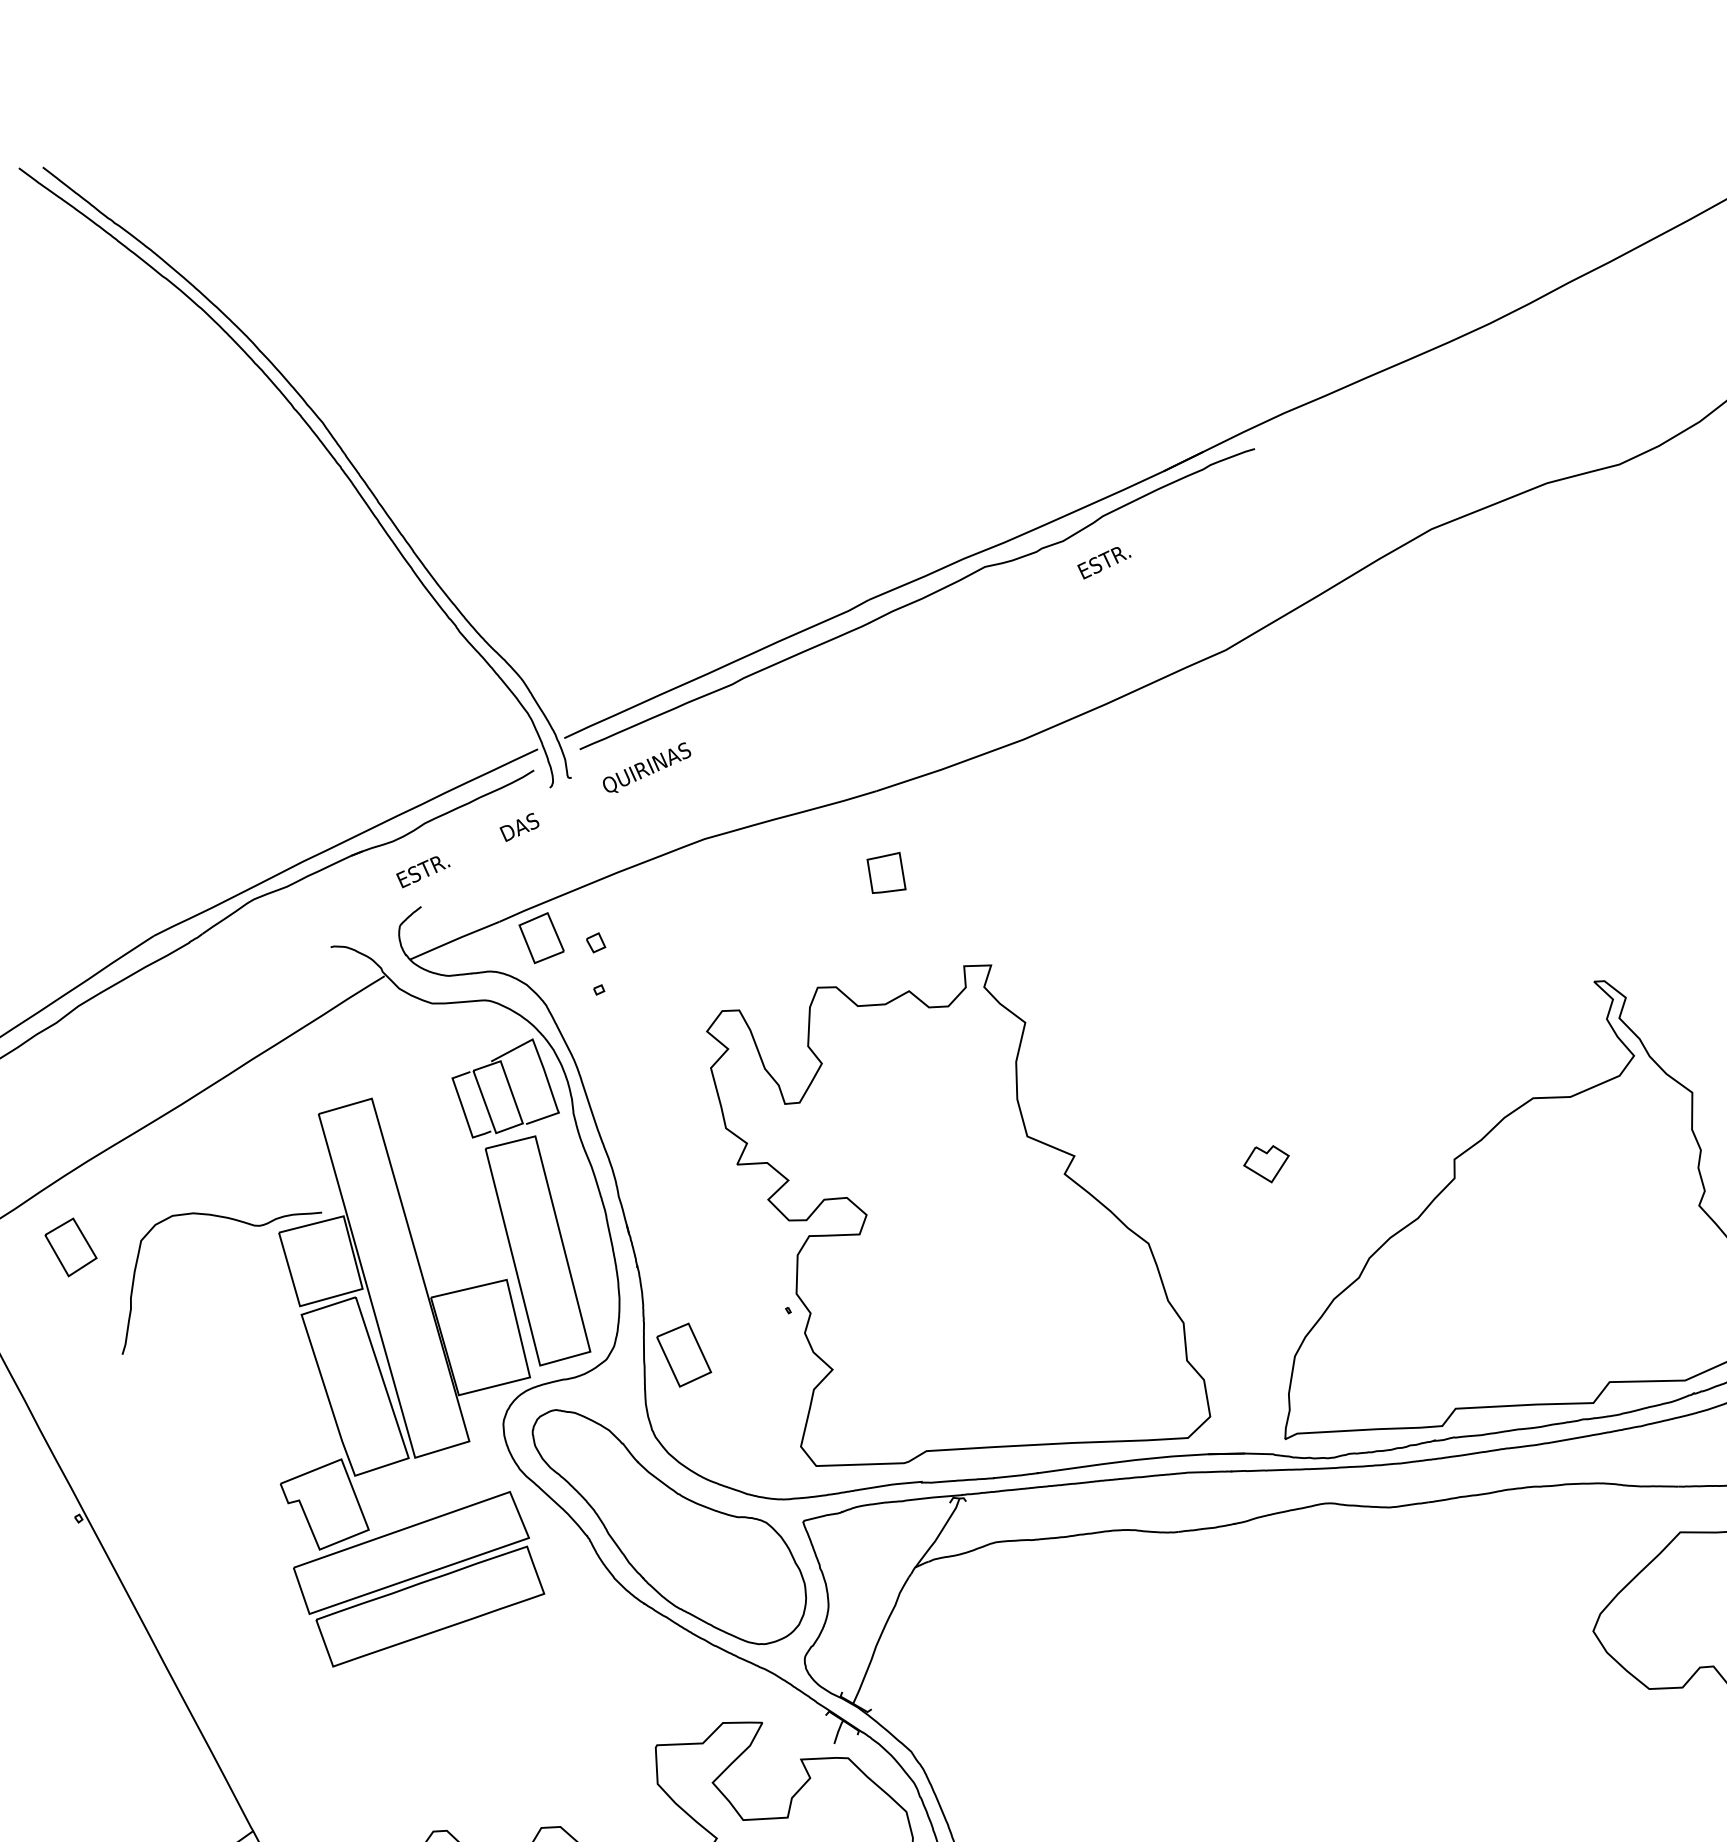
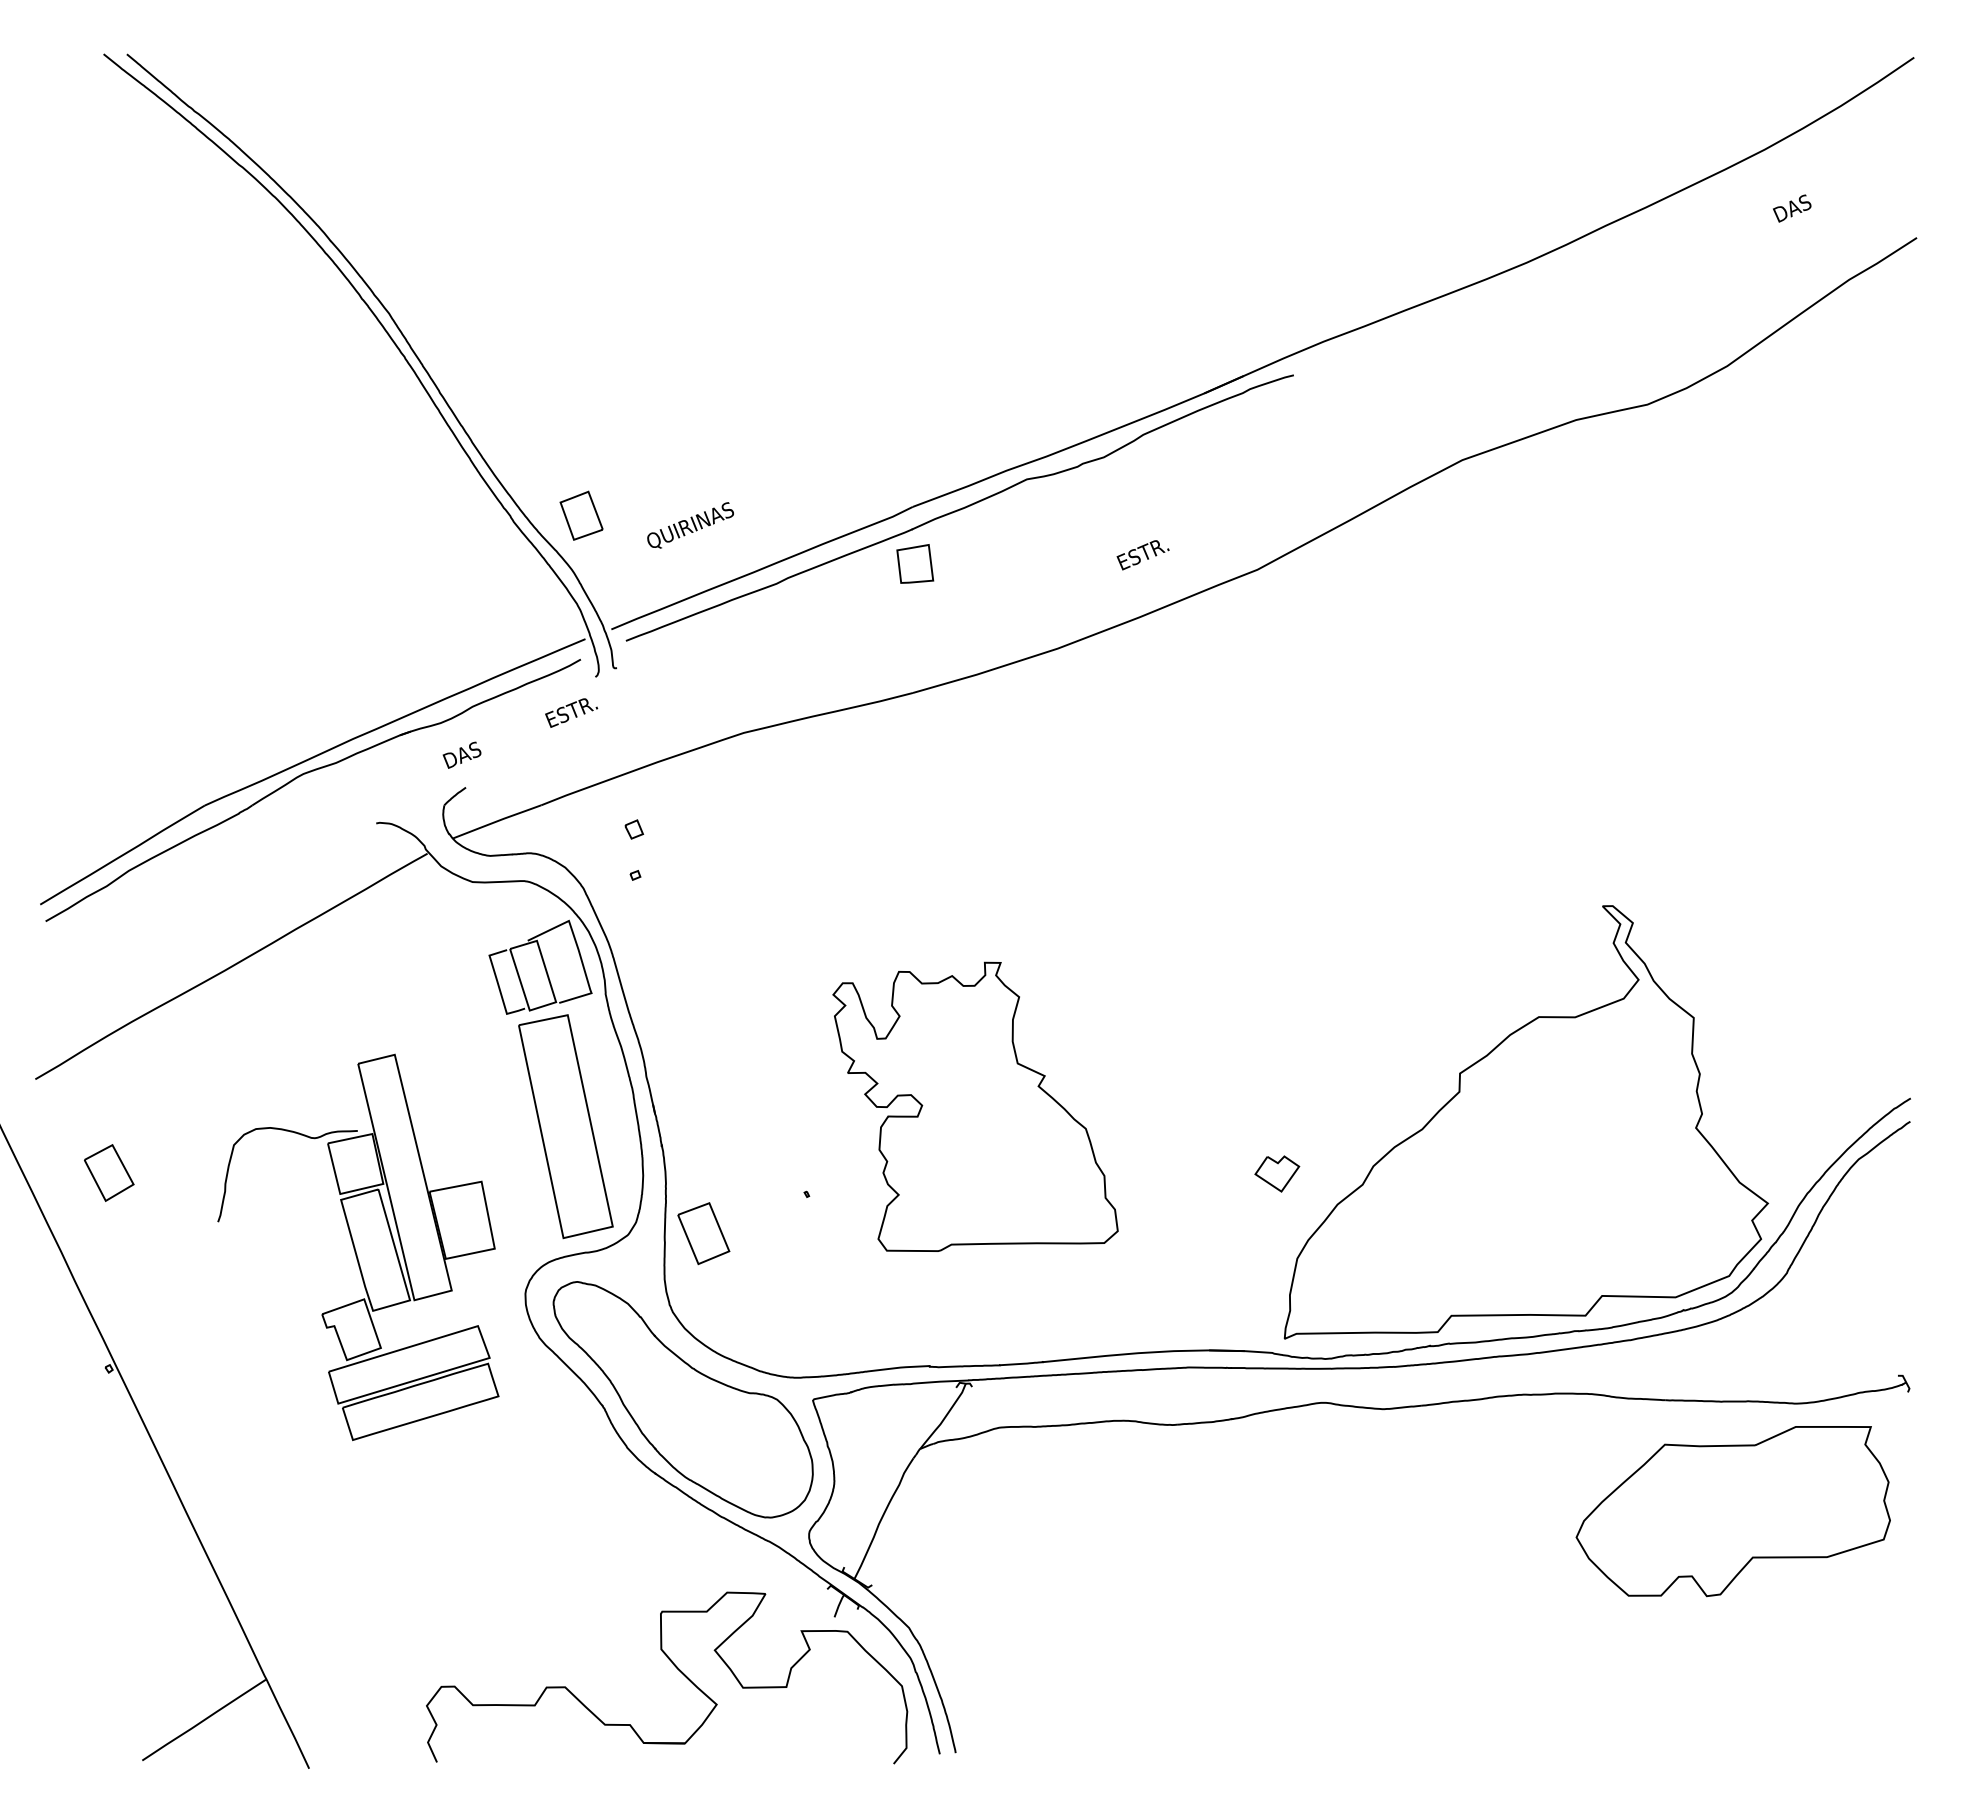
text: (1103, 563) -> (1142, 555), moved
text: (646, 767) -> (690, 525), moved
text: (528, 824) -> (573, 711), DAS -> ESTR.
text: (424, 870) -> (470, 752), ESTR. -> DAS
part: (886, 872) -> (915, 563), moved
part: (541, 937) -> (581, 515), moved
part: (1266, 1163) -> (1277, 1173), moved
part: (958, 1213) -> (975, 1106), size x0.6
part: (71, 1246) -> (109, 1172), moved
part: (329, 1383) -> (358, 1247), size x0.7

